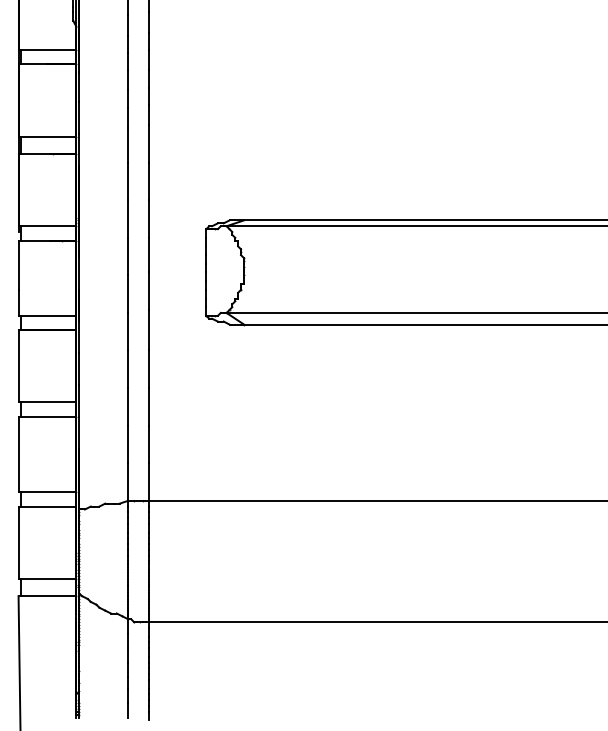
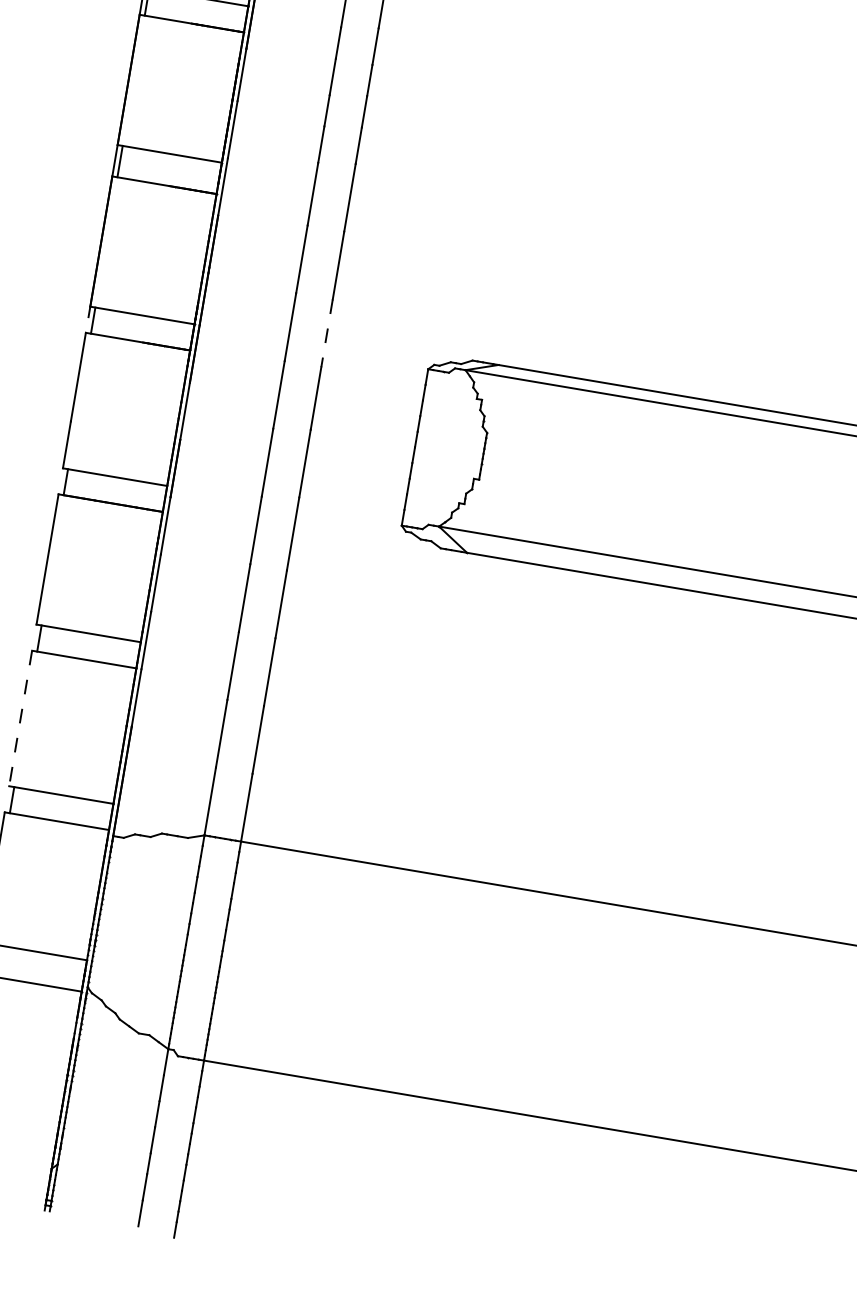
line: (148, 219) -> (326, 334), solid -> dashed
line: (18, 454) -> (20, 718), solid -> dashed

